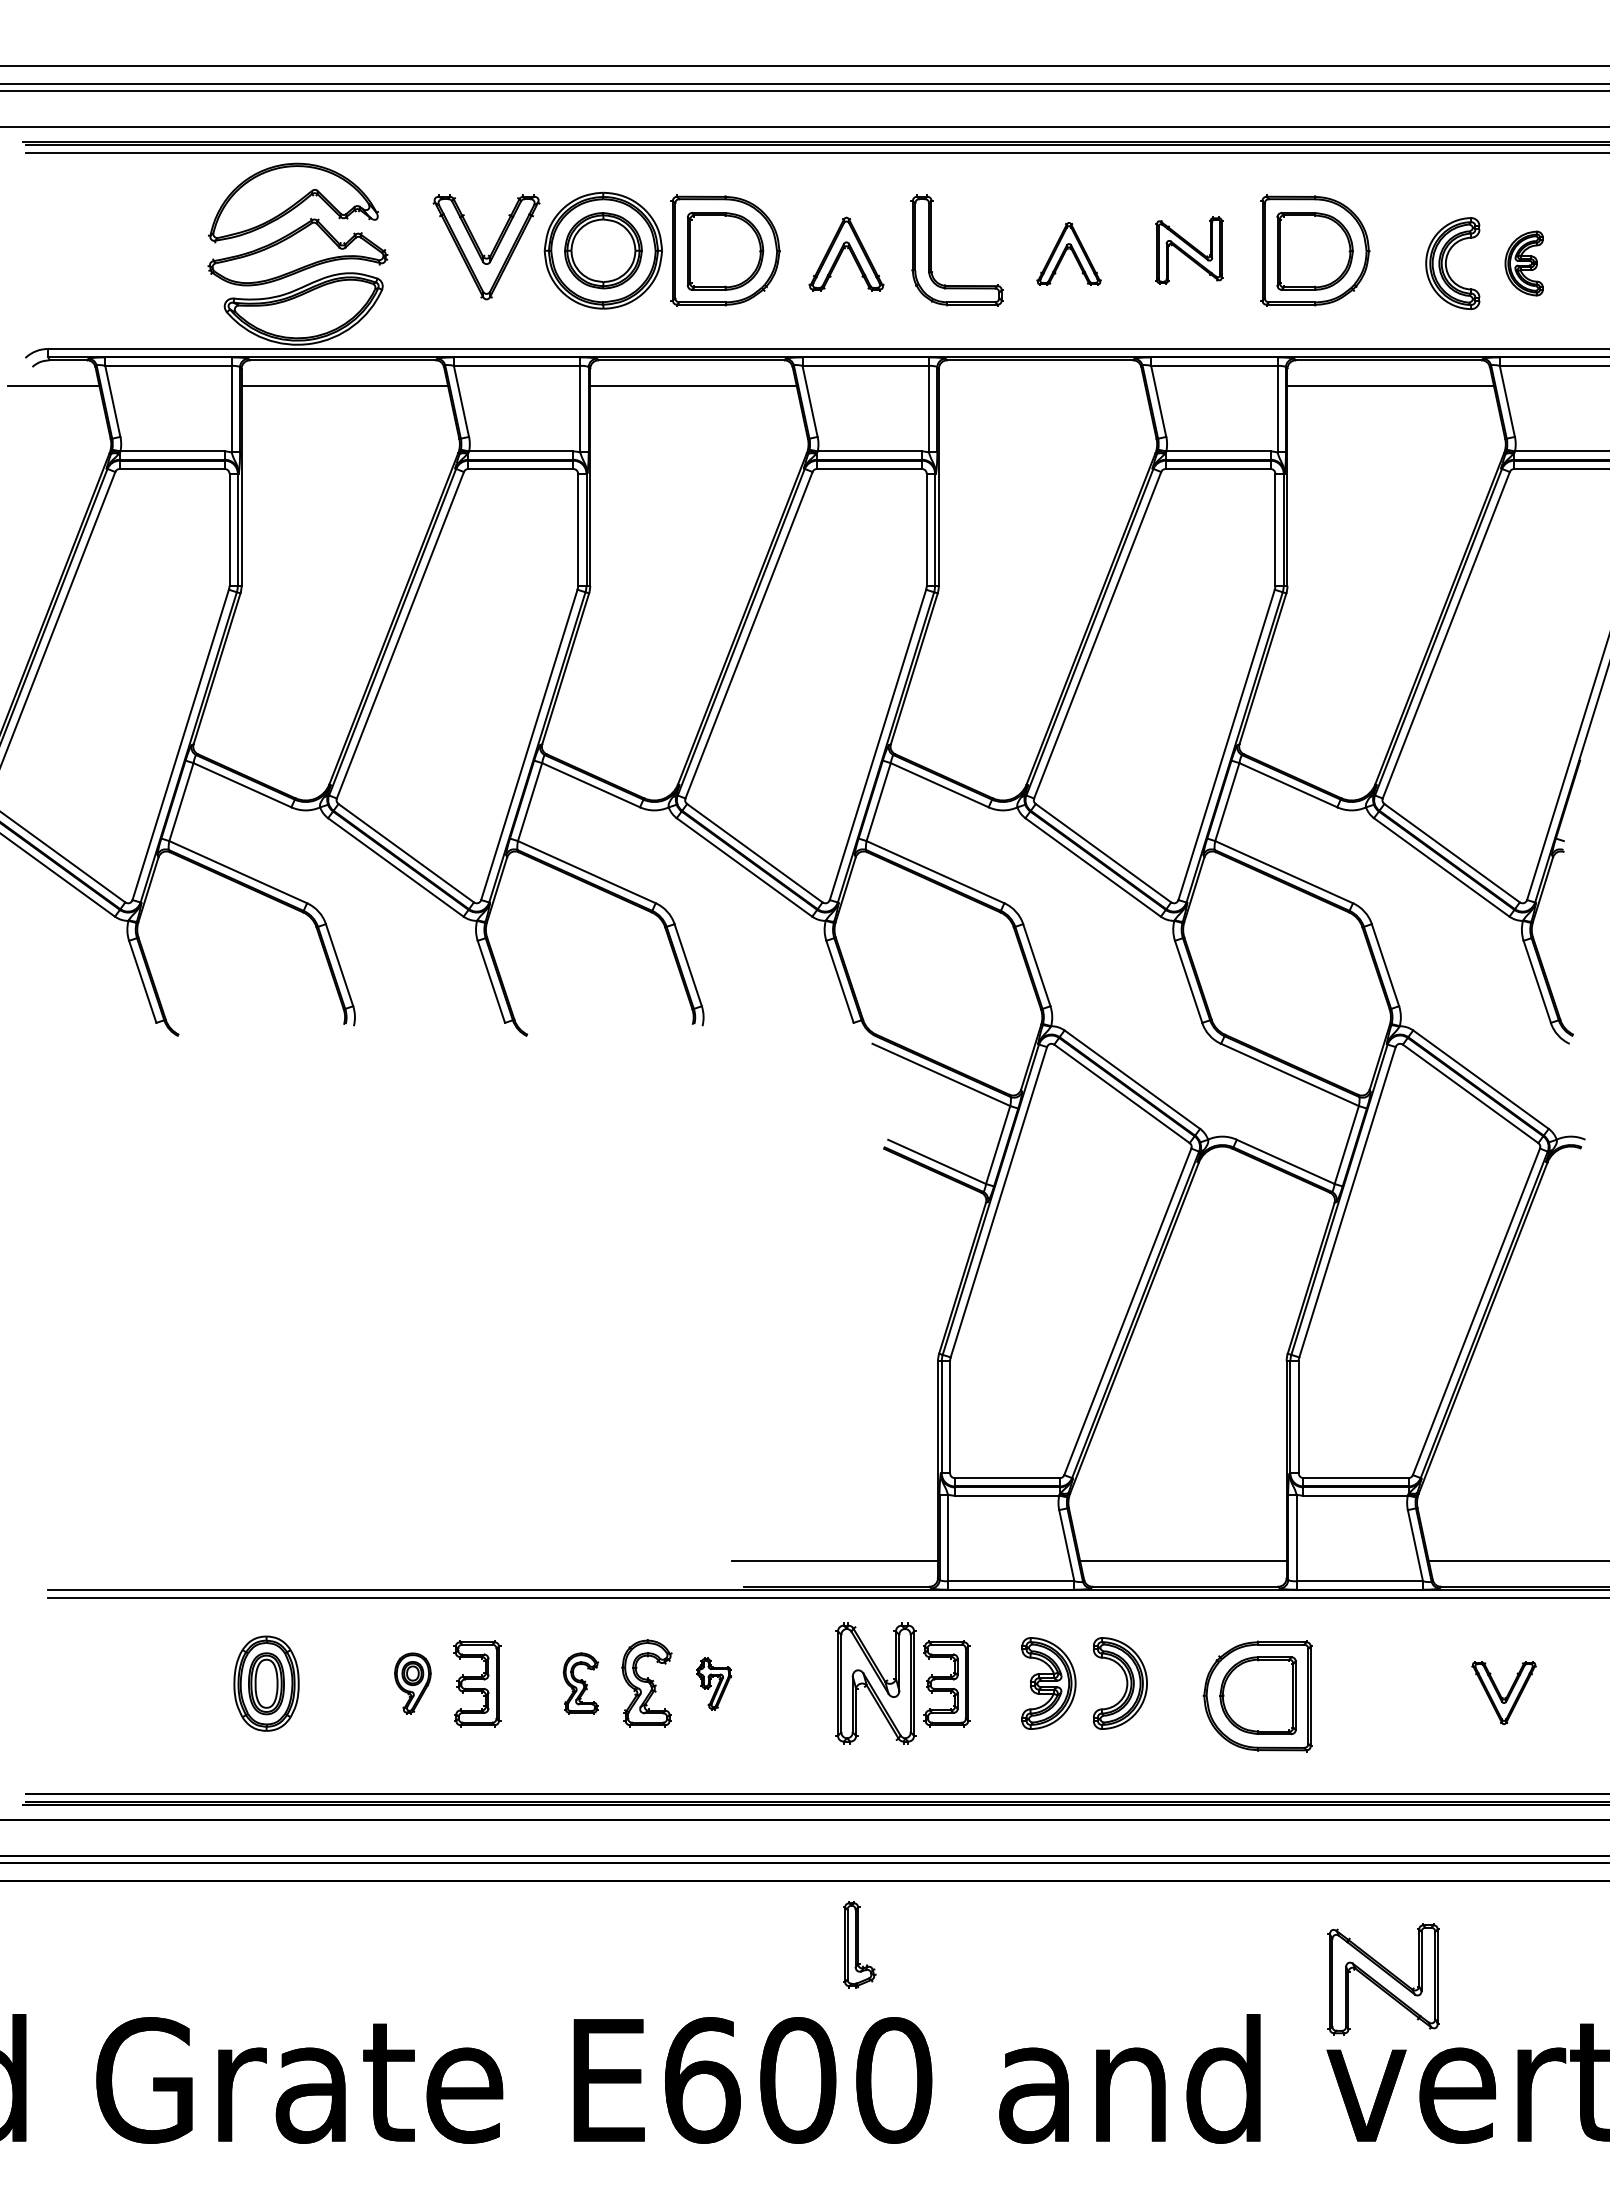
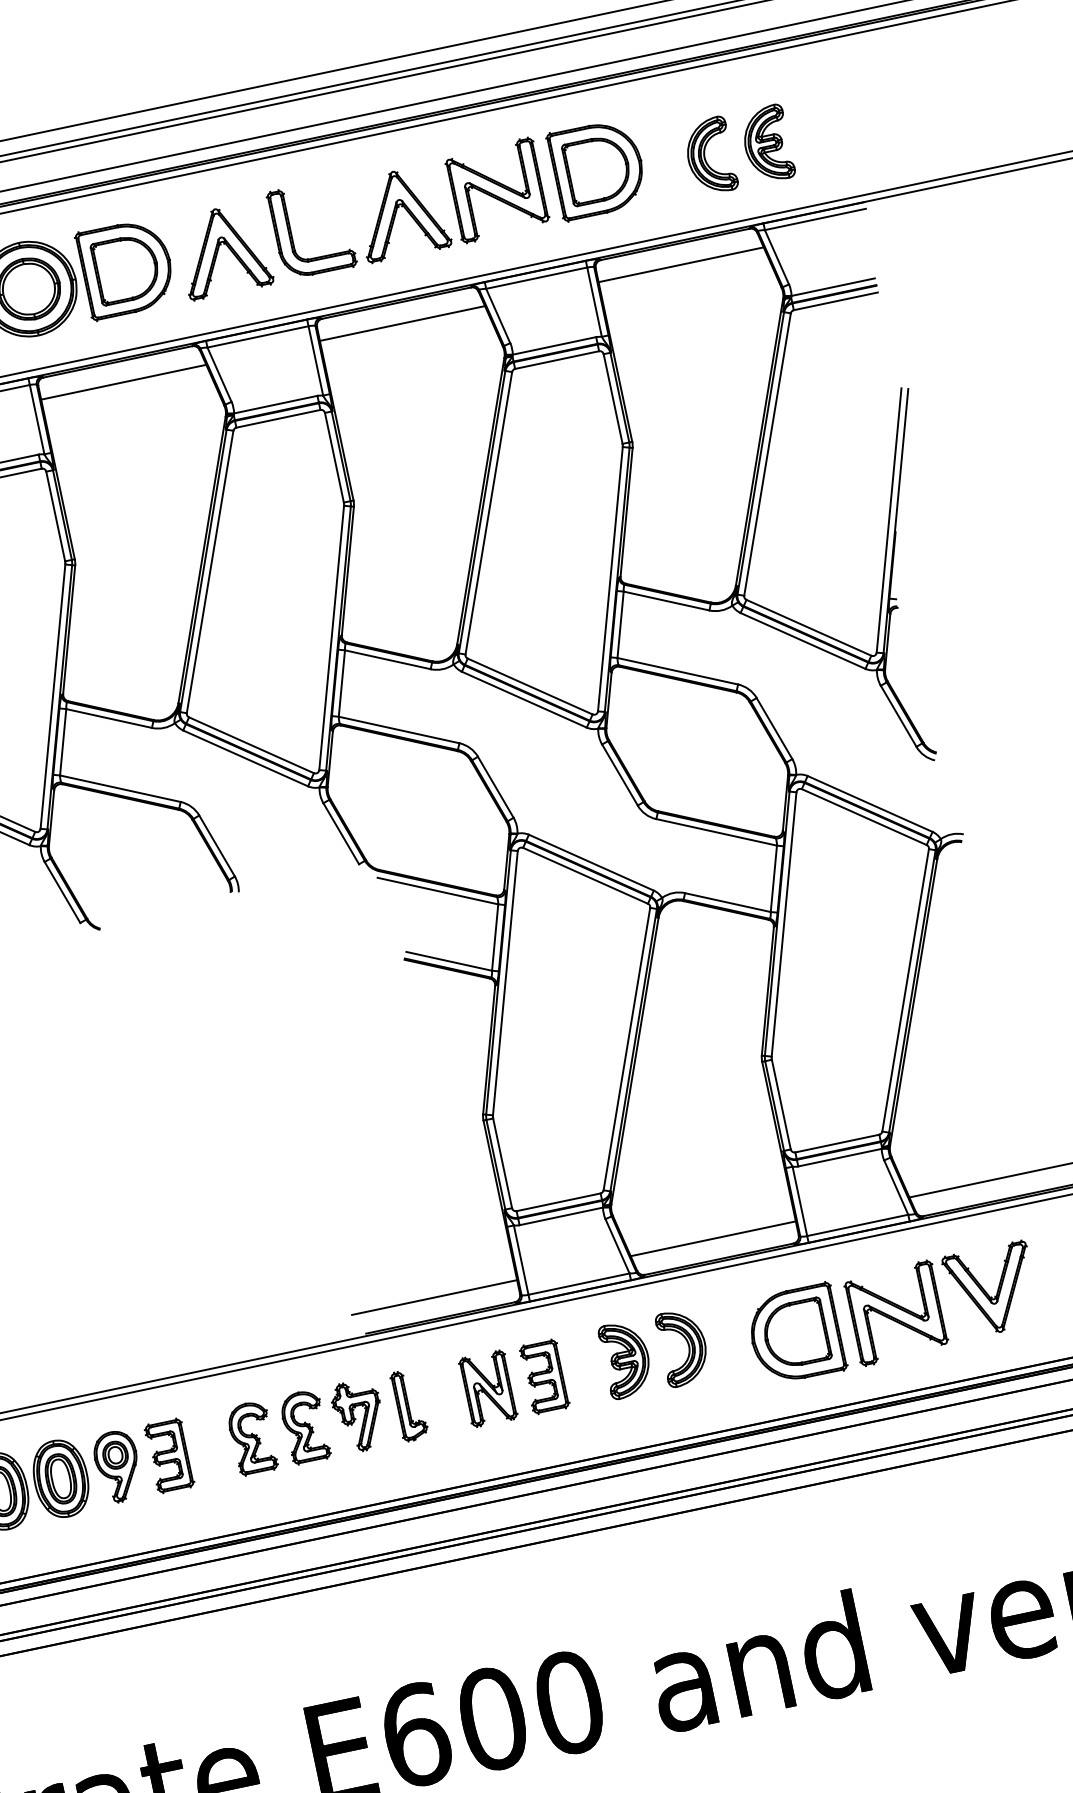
part: (1189, 250) -> (497, 190), size x1.67
part: (846, 253) -> (223, 250), size x1.43
part: (1068, 253) -> (401, 212), size x1.67
part: (1523, 263) -> (766, 144), size x1.43
line: (1041, 386) -> (402, 323), added
part: (341, 1683) -> (60, 1478), added
part: (412, 1683) -> (117, 1466), size x1.43
part: (580, 1683) -> (251, 1438), size x1.43
part: (713, 1683) -> (358, 1416), size x1.67
part: (875, 1683) -> (487, 1388), size x0.71
part: (1503, 1692) -> (991, 1290), size x1.67
part: (859, 1944) -> (409, 1405), moved
part: (1383, 1979) -> (896, 1313), moved

